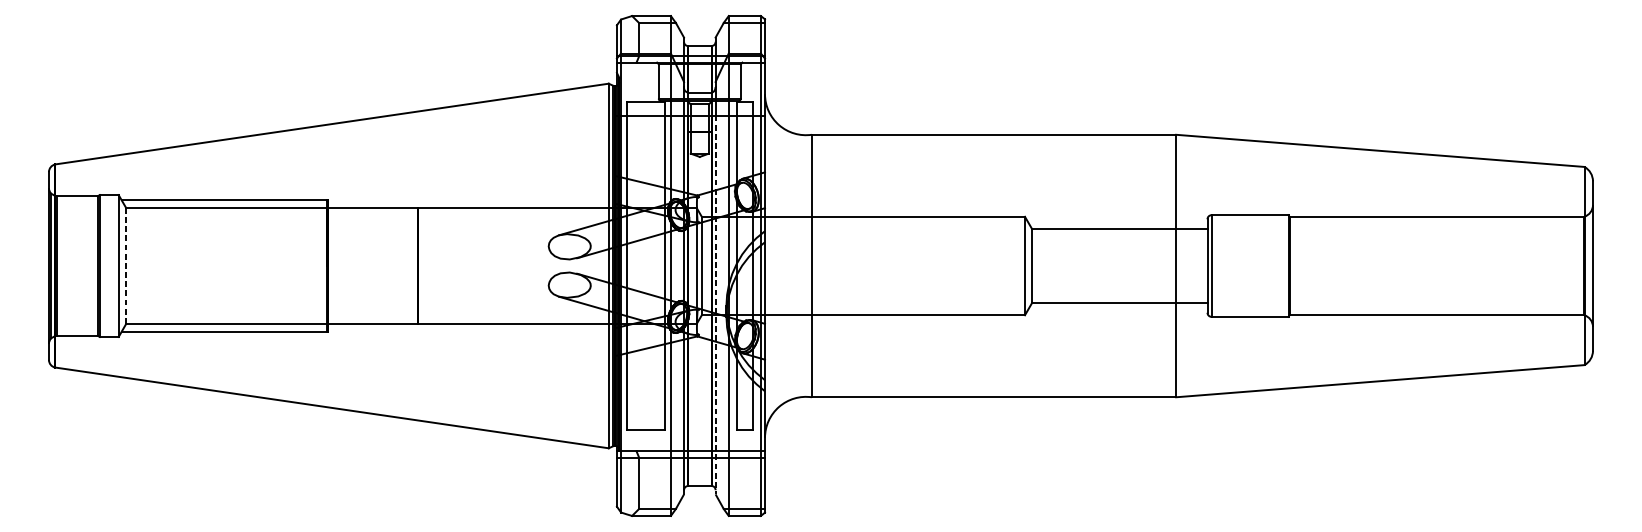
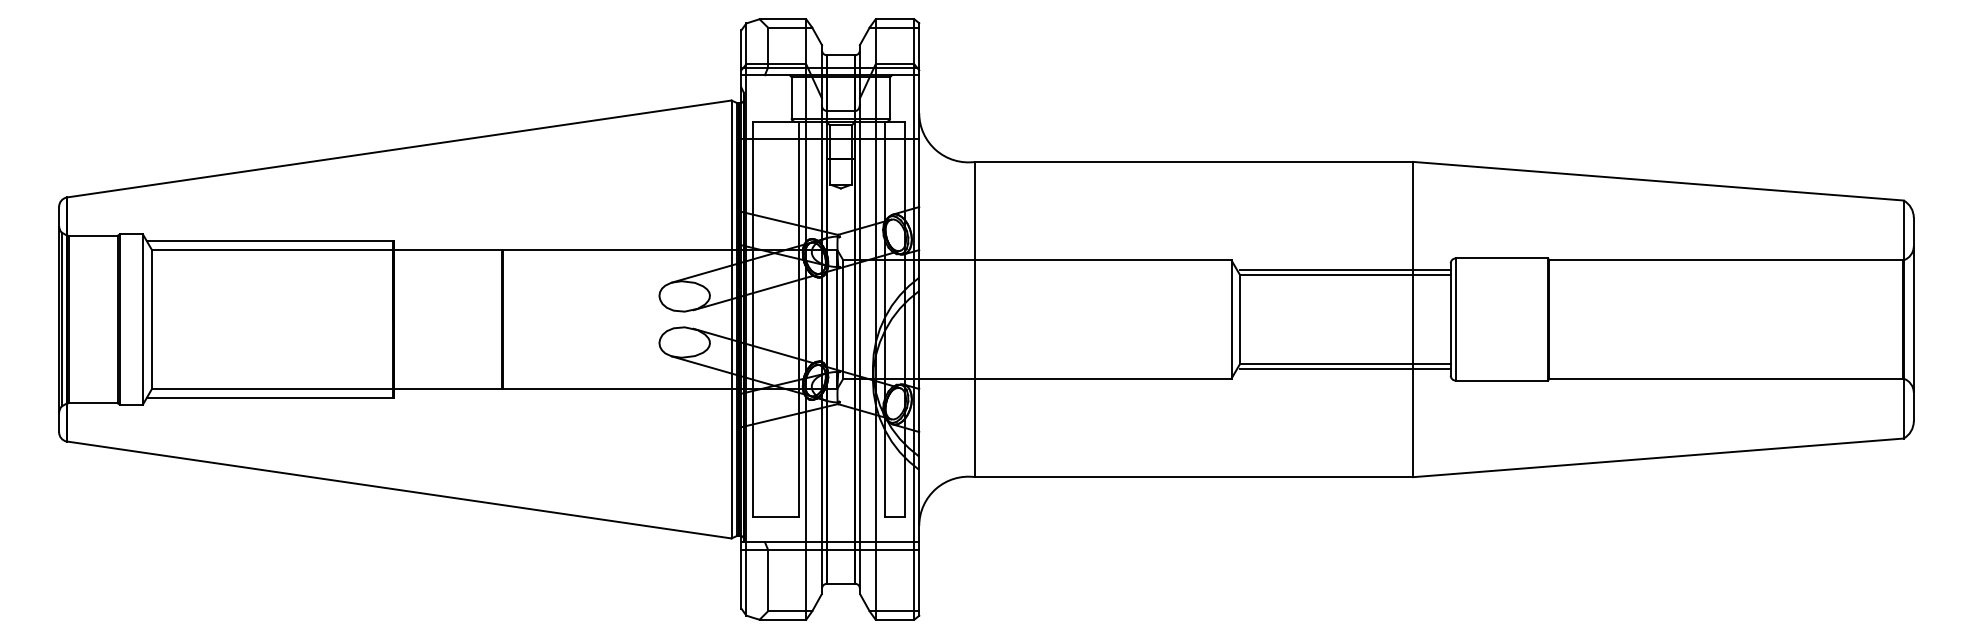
line: (1119, 225) -> (1345, 270), added
line: (125, 266) -> (151, 319), dashed -> solid
line: (715, 305) -> (859, 366), dashed -> solid
line: (1119, 306) -> (1345, 368), added

